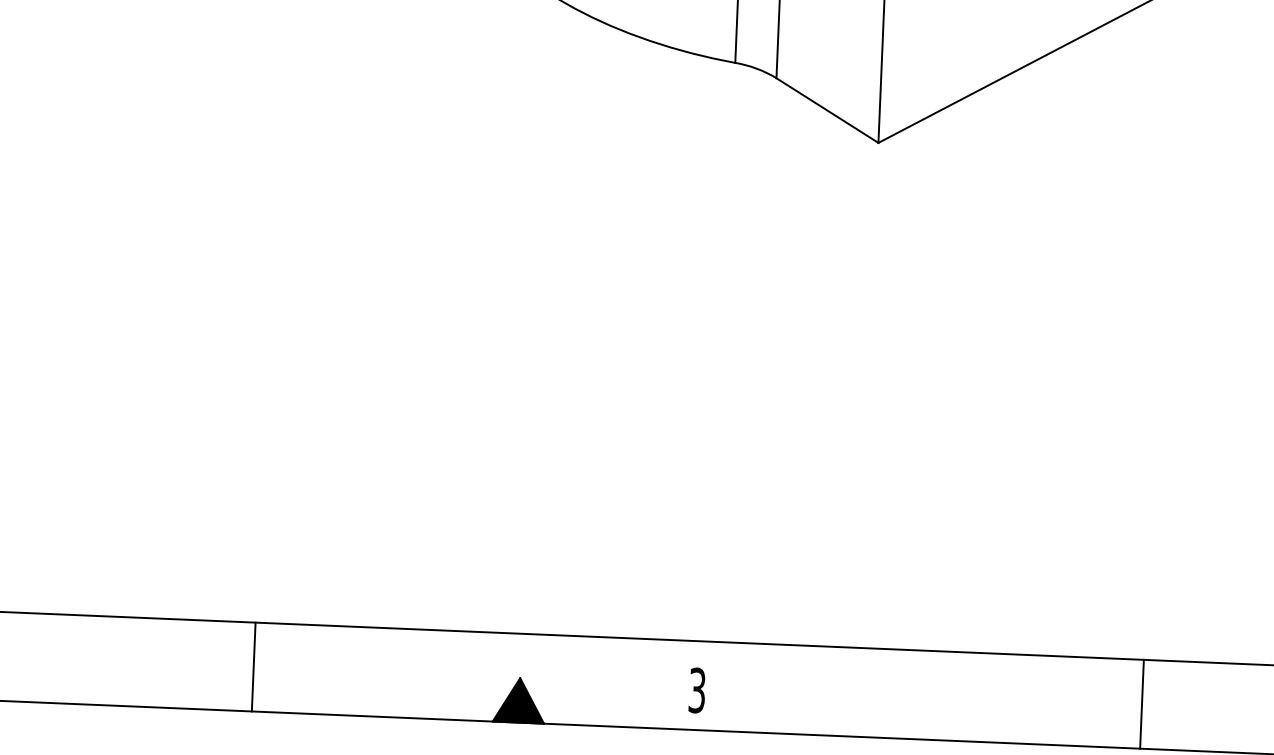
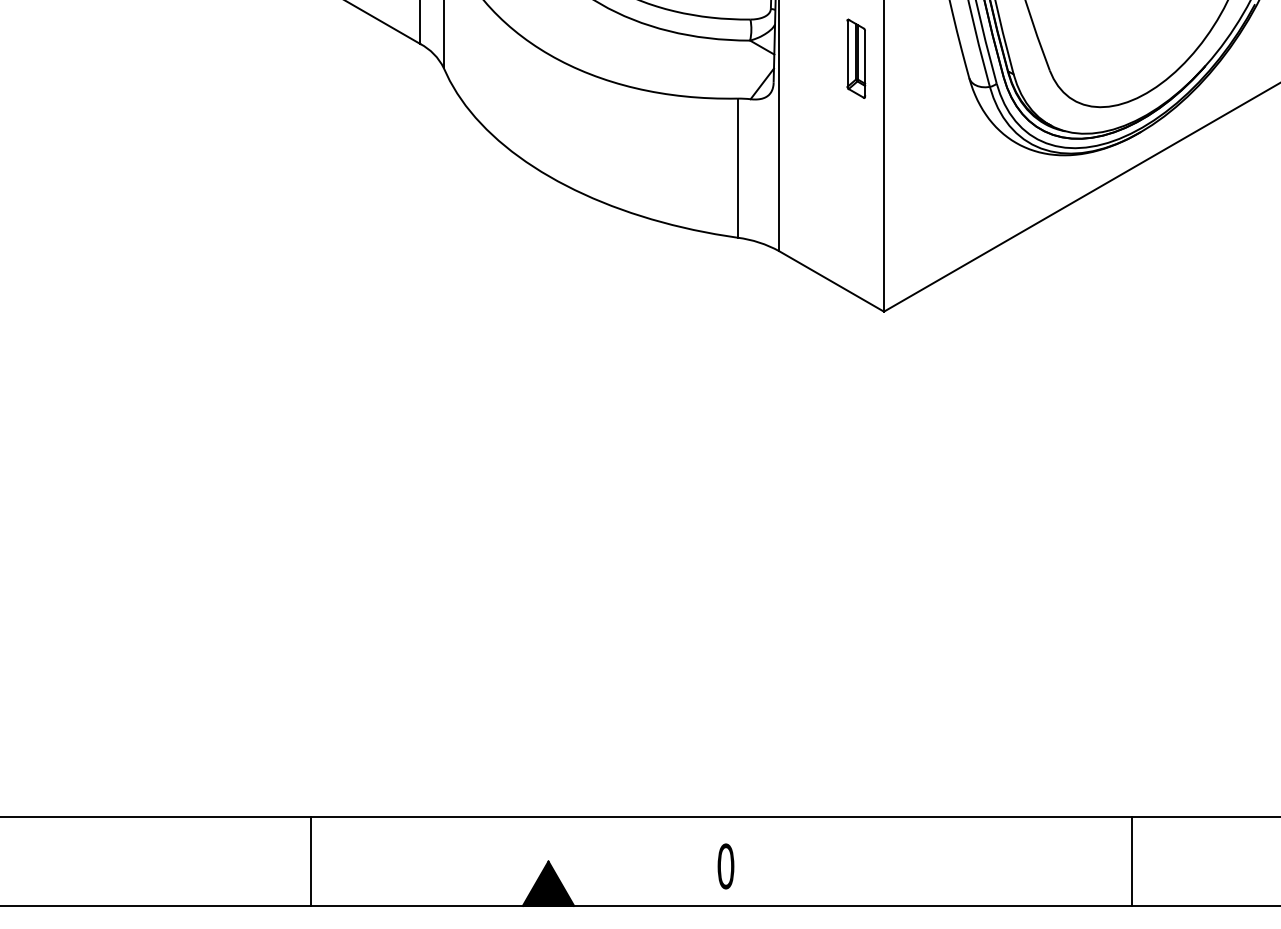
line: (253, 667) -> (310, 861), moved
text: (696, 690) -> (725, 866), 3 -> 0
line: (1141, 704) -> (1131, 861), moved

